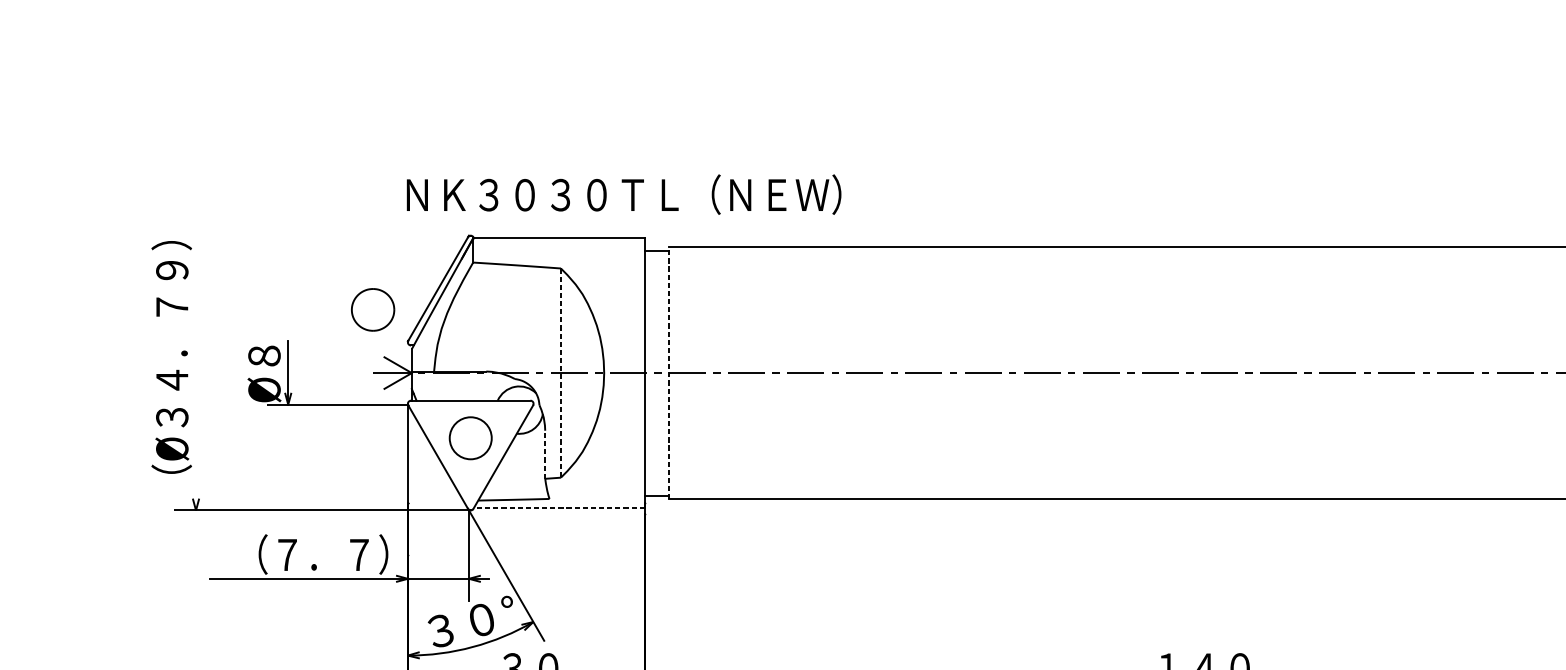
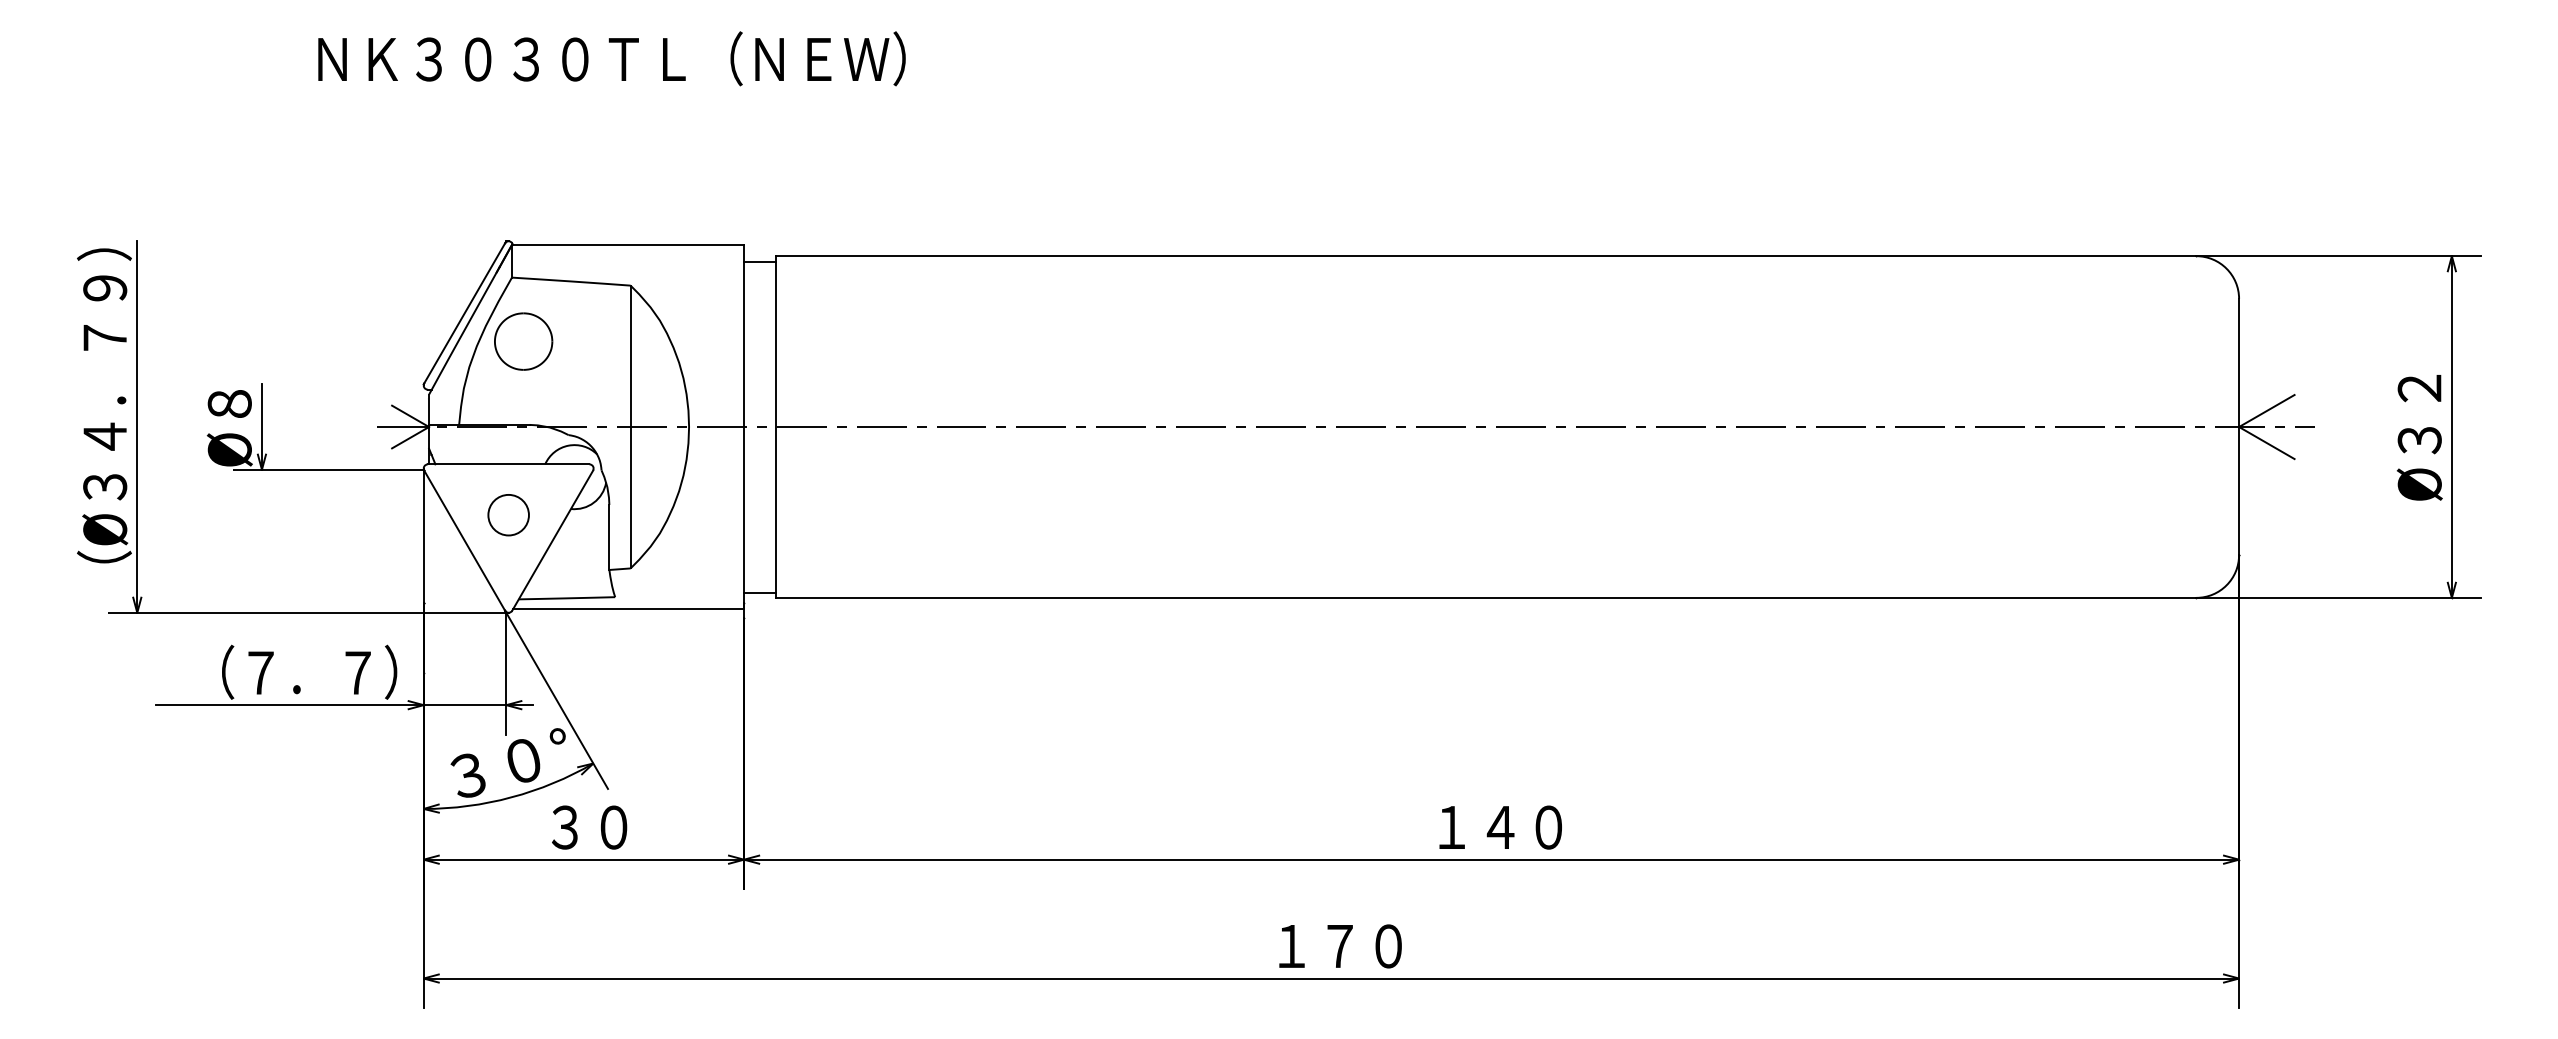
text: (623, 194) -> (611, 58), moved
part: (372, 309) -> (523, 341), moved
line: (196, 372) -> (137, 426), added
line: (560, 373) -> (630, 427), dashed -> solid
line: (668, 373) -> (776, 427), dashed -> solid
circle: (470, 437) -> (508, 514), size x0.71
line: (545, 454) -> (609, 536), dashed -> solid
line: (559, 508) -> (628, 609), dashed -> solid

